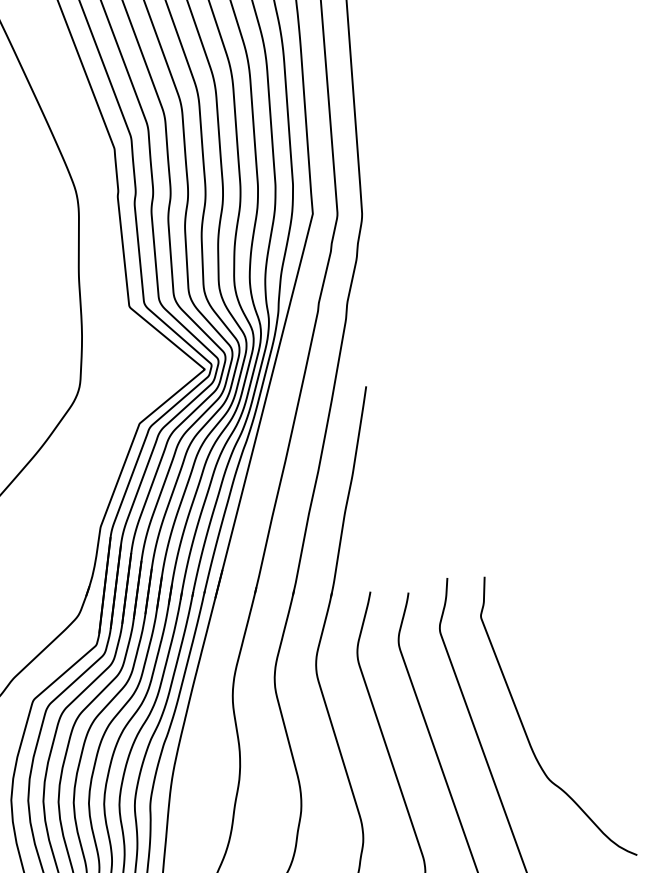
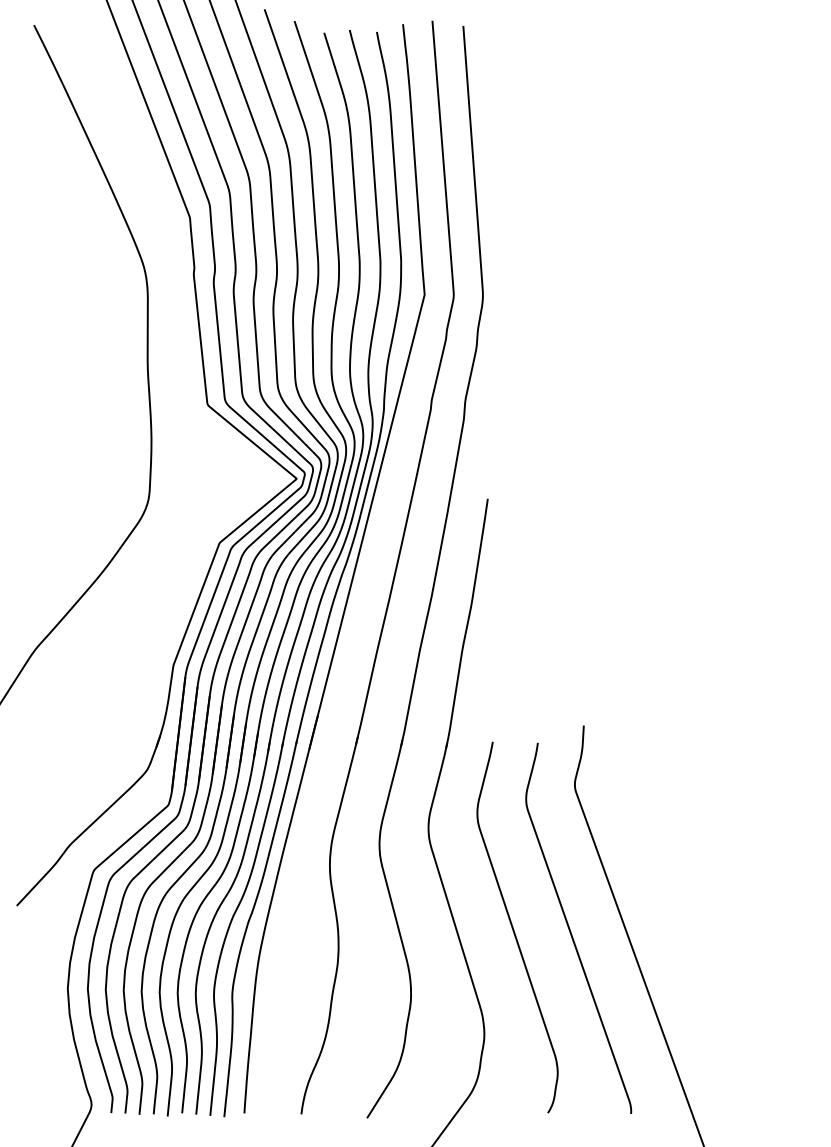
curve: (524, 728) -> (675, 903), removed

